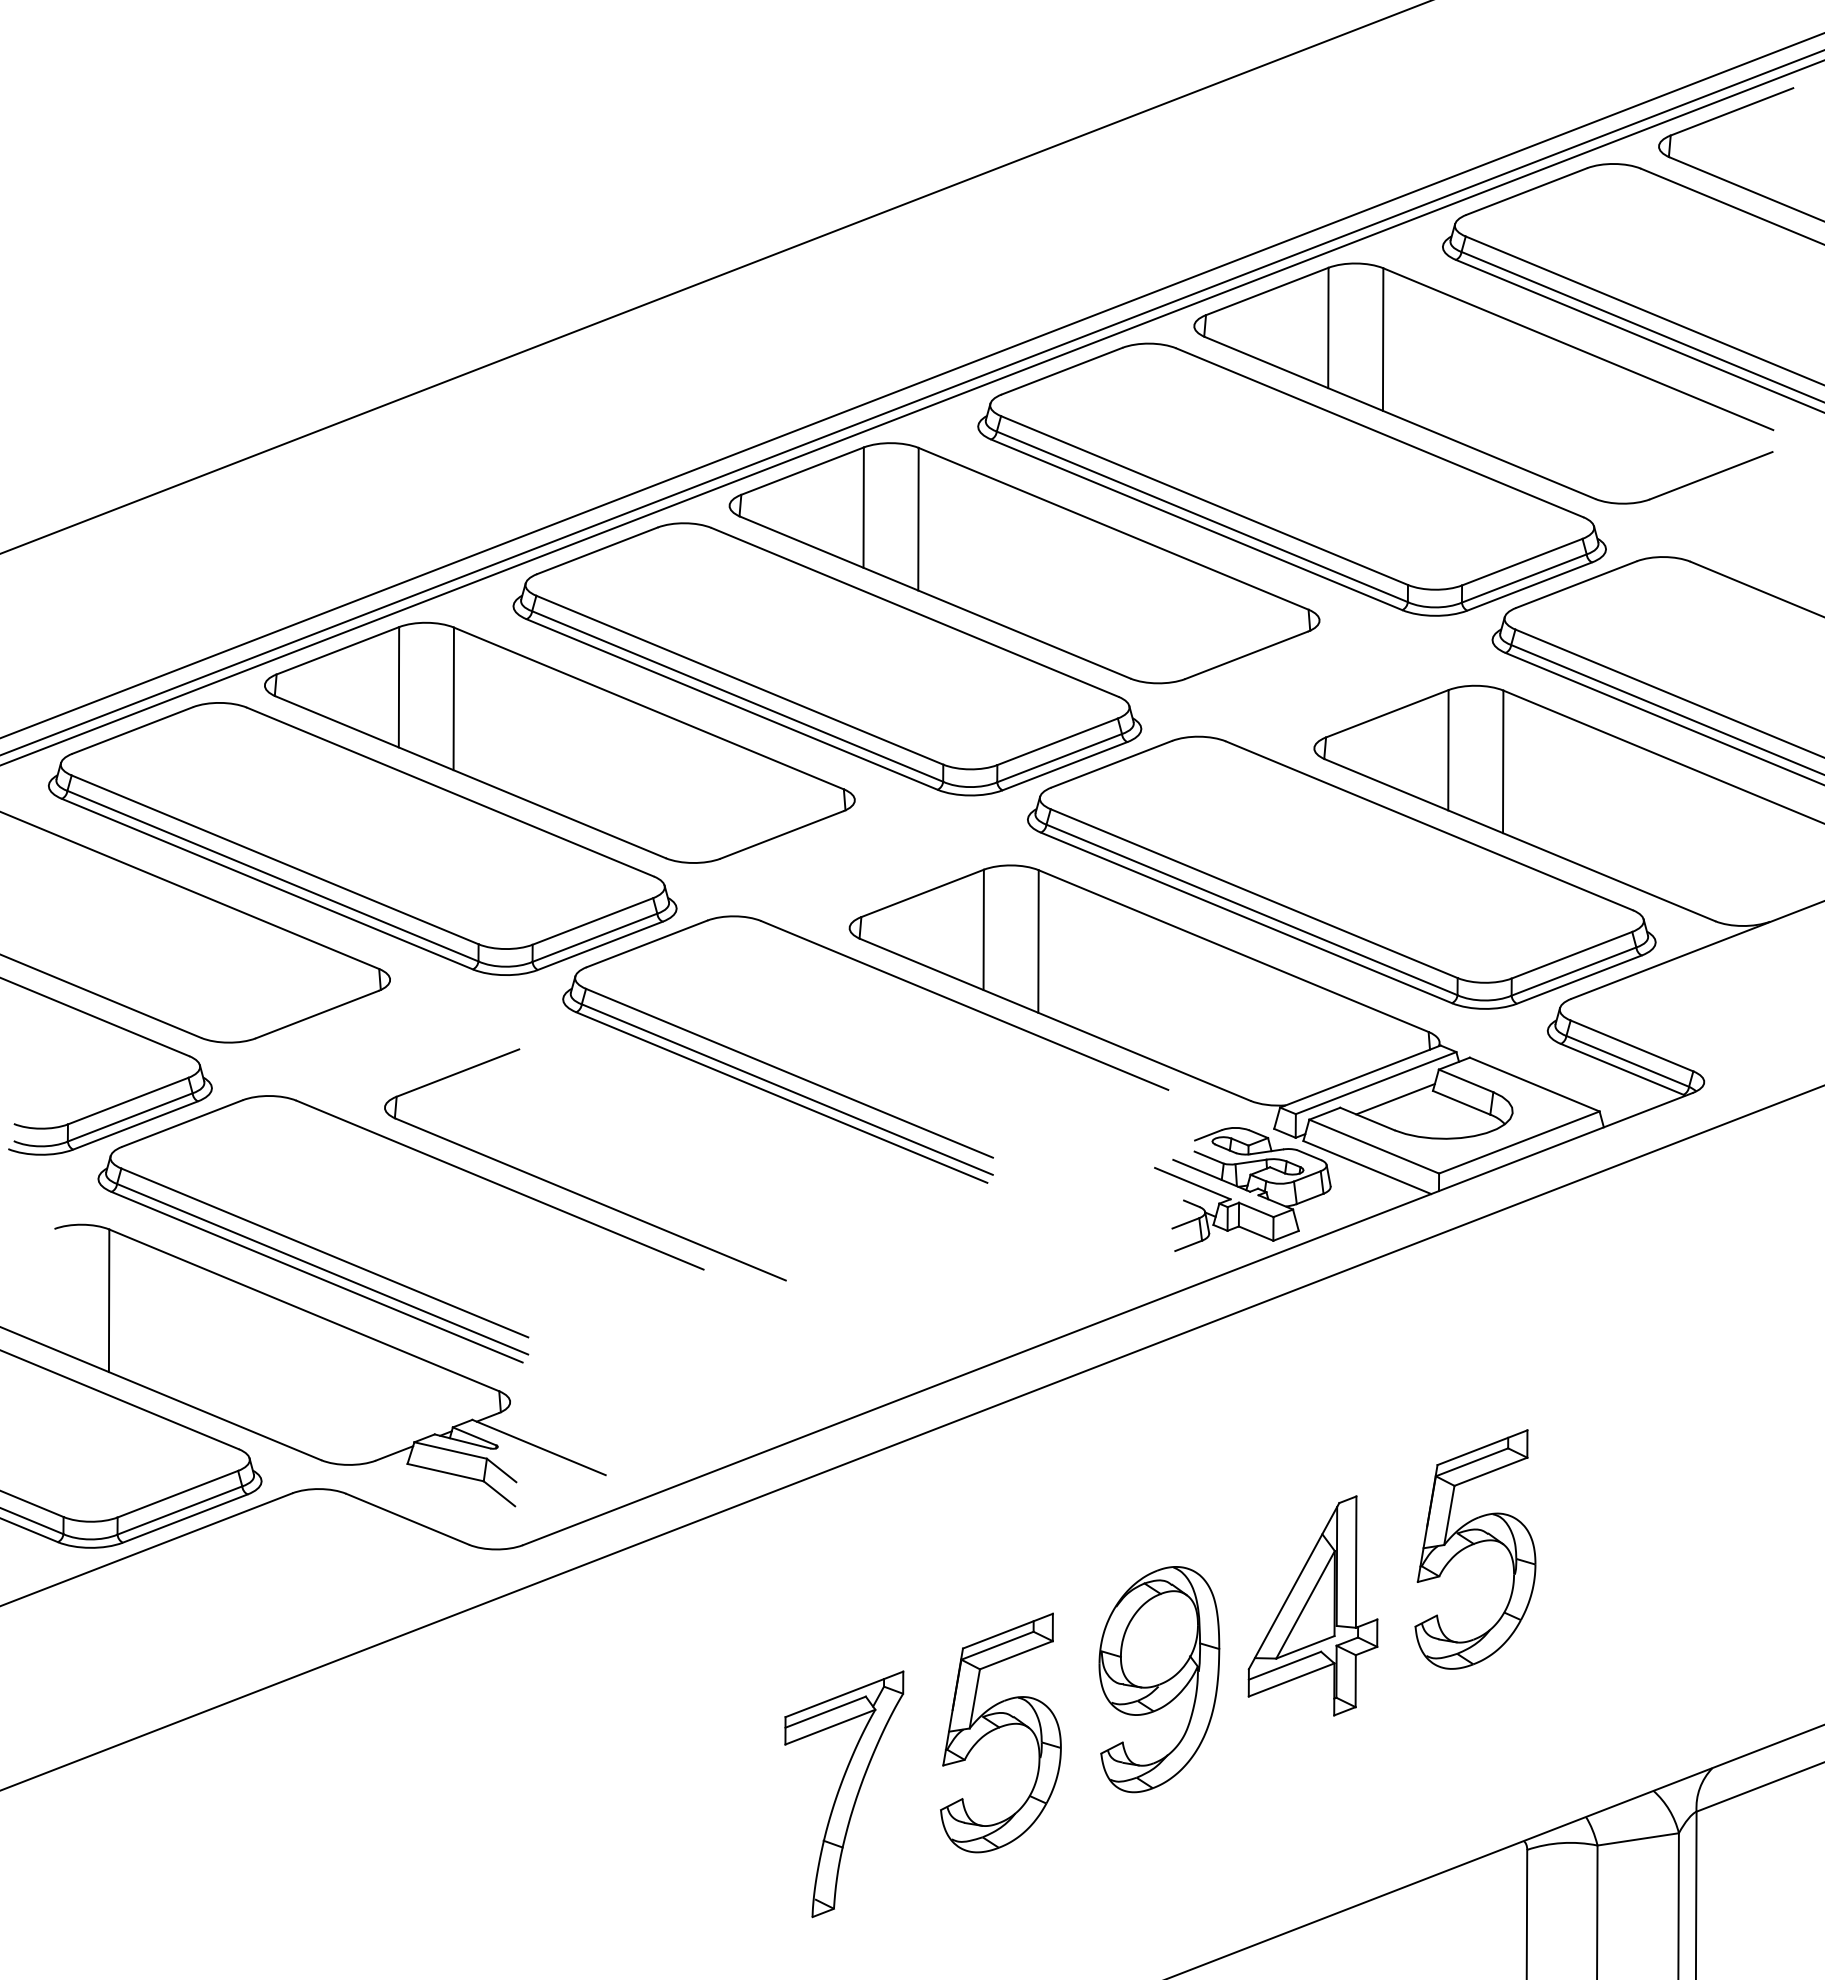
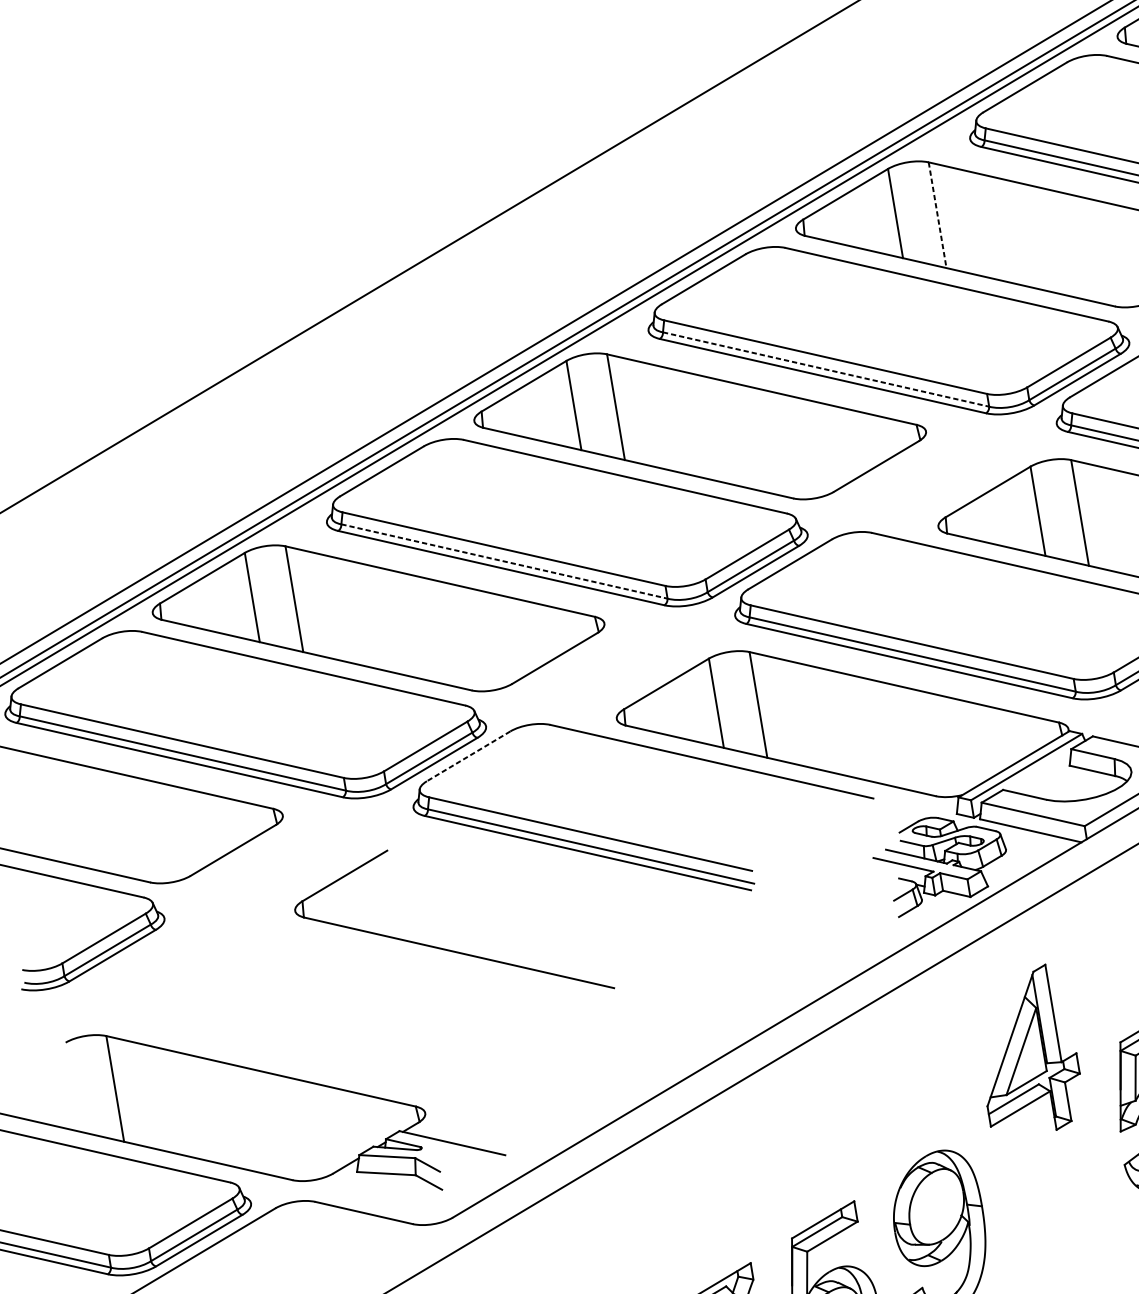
line: (1383, 340) -> (937, 215), solid -> dashed
line: (1202, 516) -> (826, 369), solid -> dashed
line: (737, 696) -> (504, 561), solid -> dashed
line: (647, 943) -> (468, 755), solid -> dashed
line: (1395, 1098) -> (1042, 776), removed
part: (382, 1275) -> (314, 1035), removed
part: (1312, 1605) -> (1026, 1051), moved

